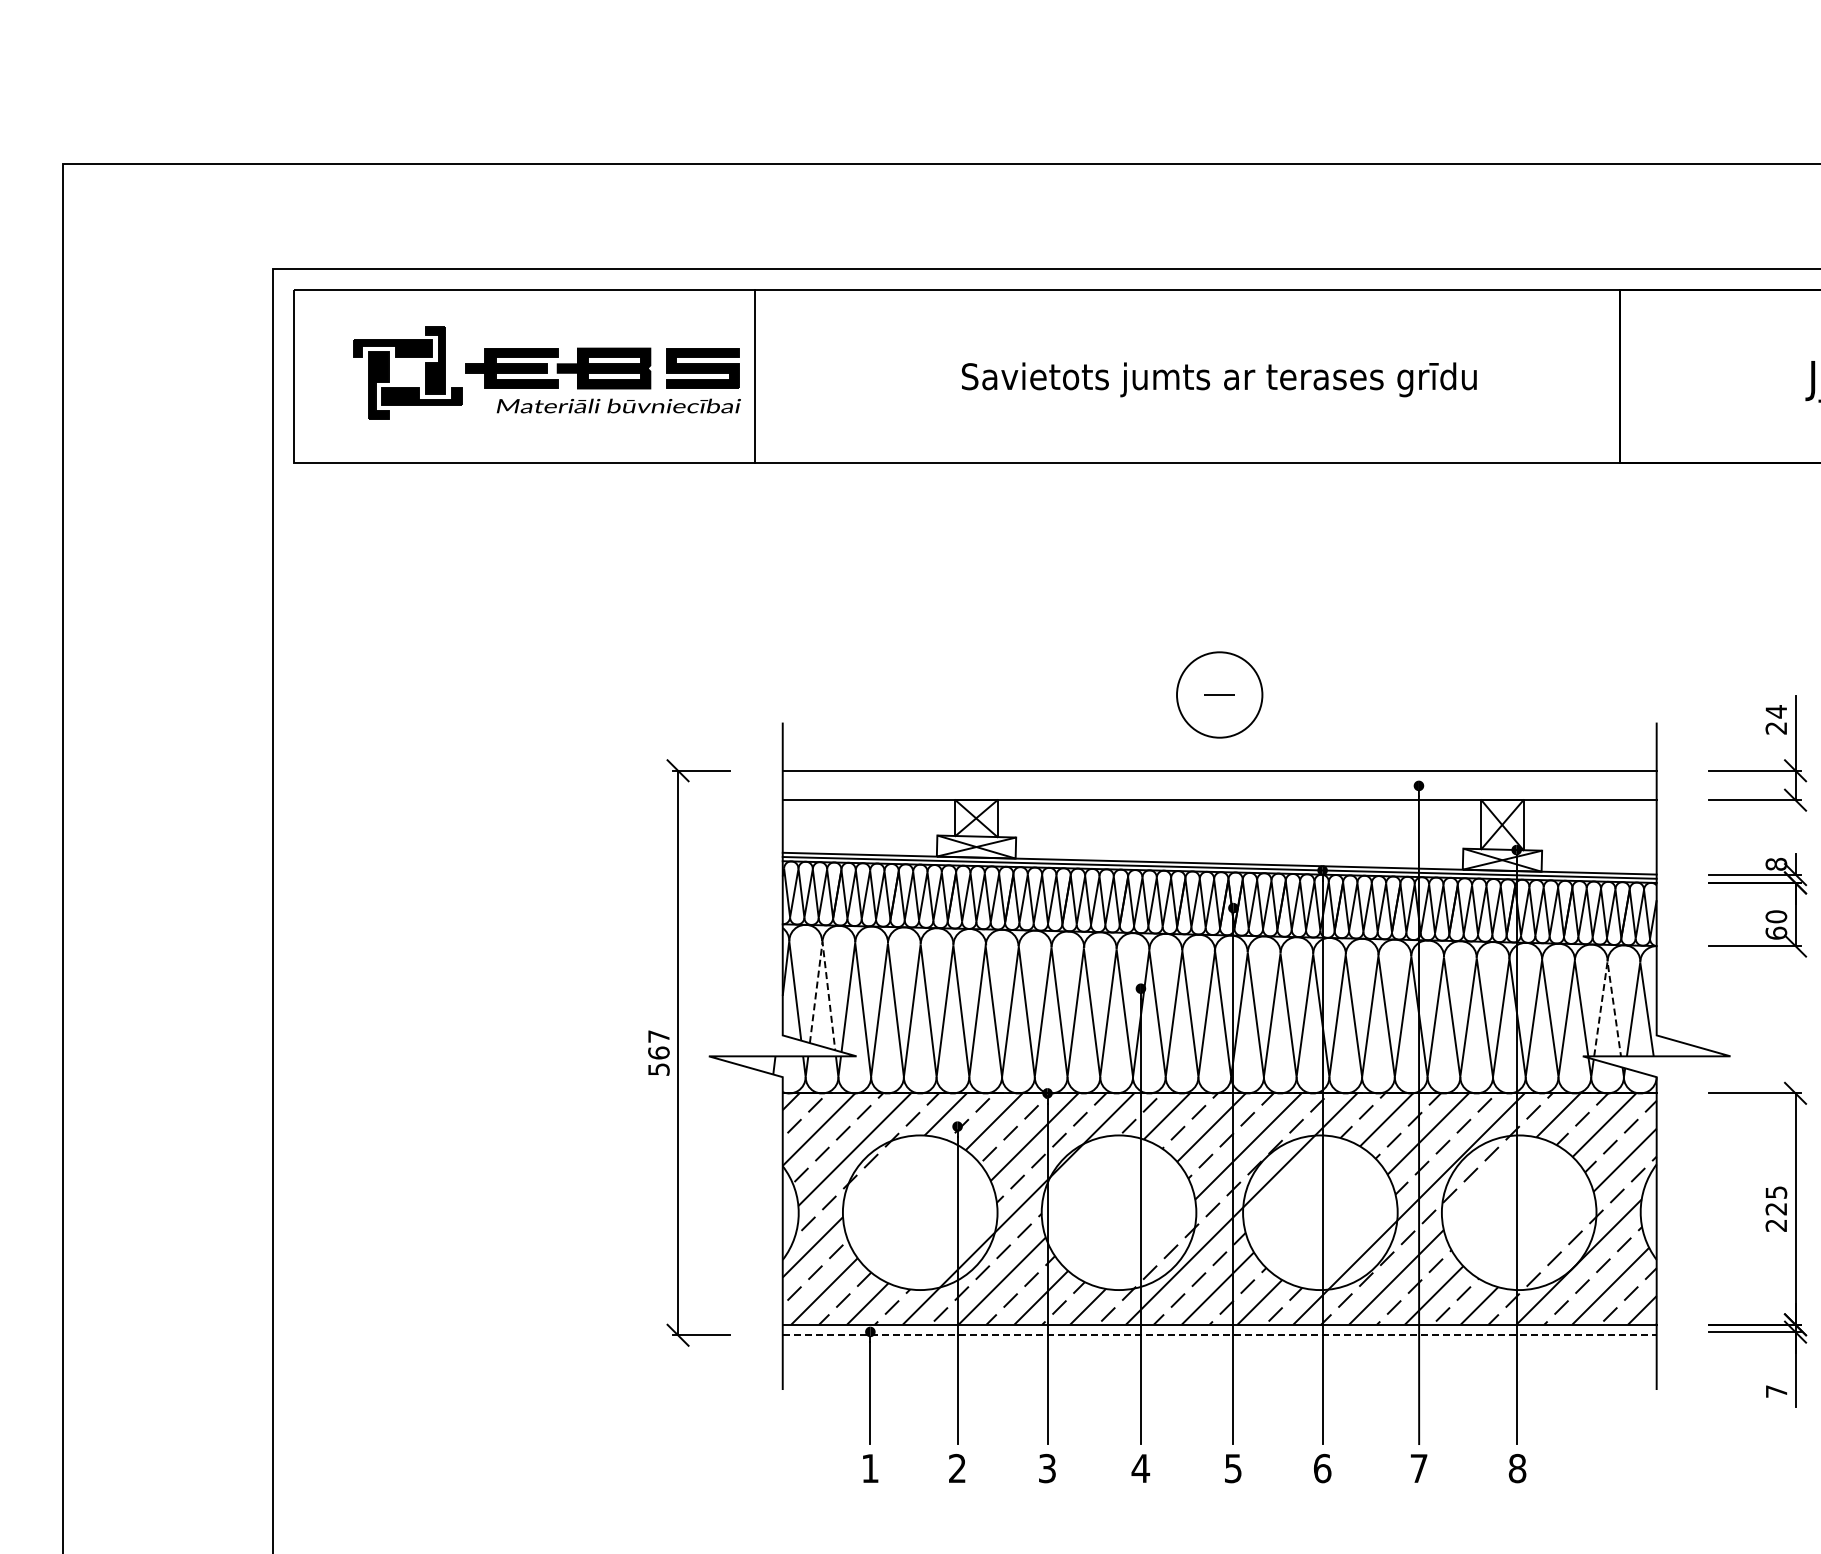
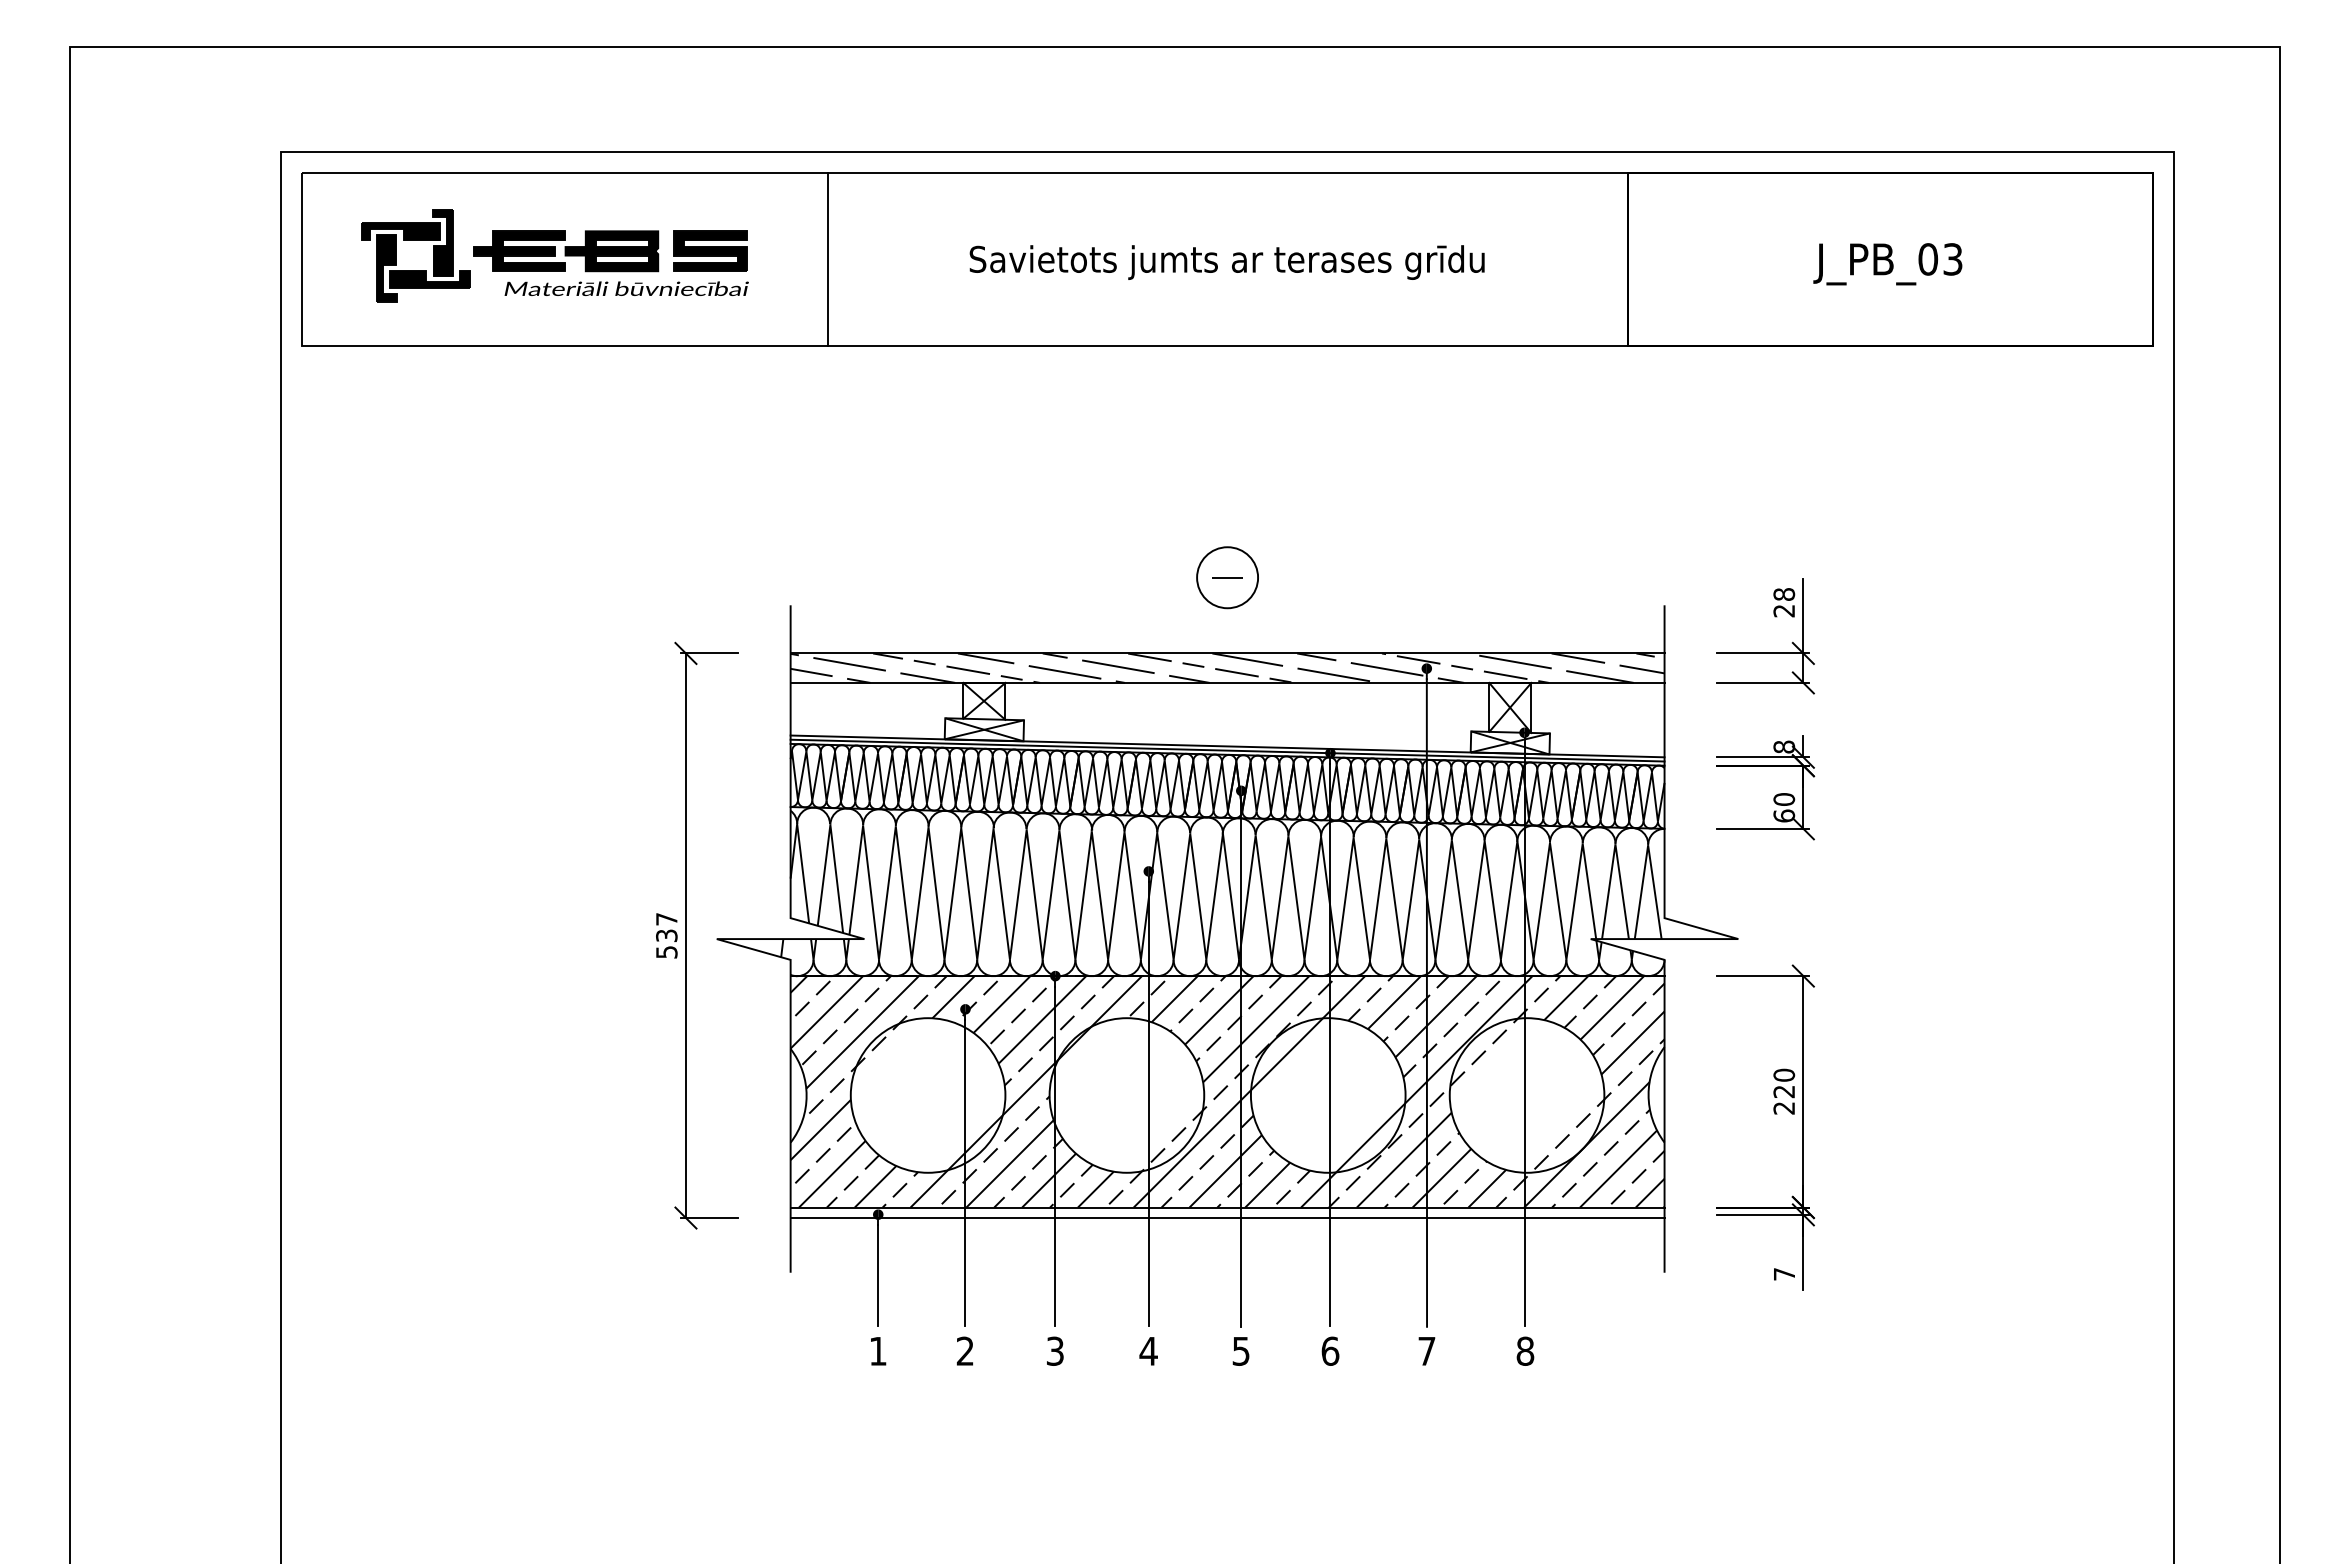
line: (754, 376) -> (827, 259), moved
circle: (1219, 694) -> (1227, 577), size x0.71
text: (1776, 711) -> (1784, 594), 24 -> 28
hatch: (1219, 784) -> (1227, 667), added
line: (822, 944) -> (830, 827), dashed -> solid
line: (1607, 961) -> (1615, 844), dashed -> solid
text: (658, 1052) -> (666, 935), 567 -> 537
text: (1776, 1191) -> (1784, 1074), 225 -> 220
line: (1219, 1335) -> (1227, 1218), dashed -> solid

